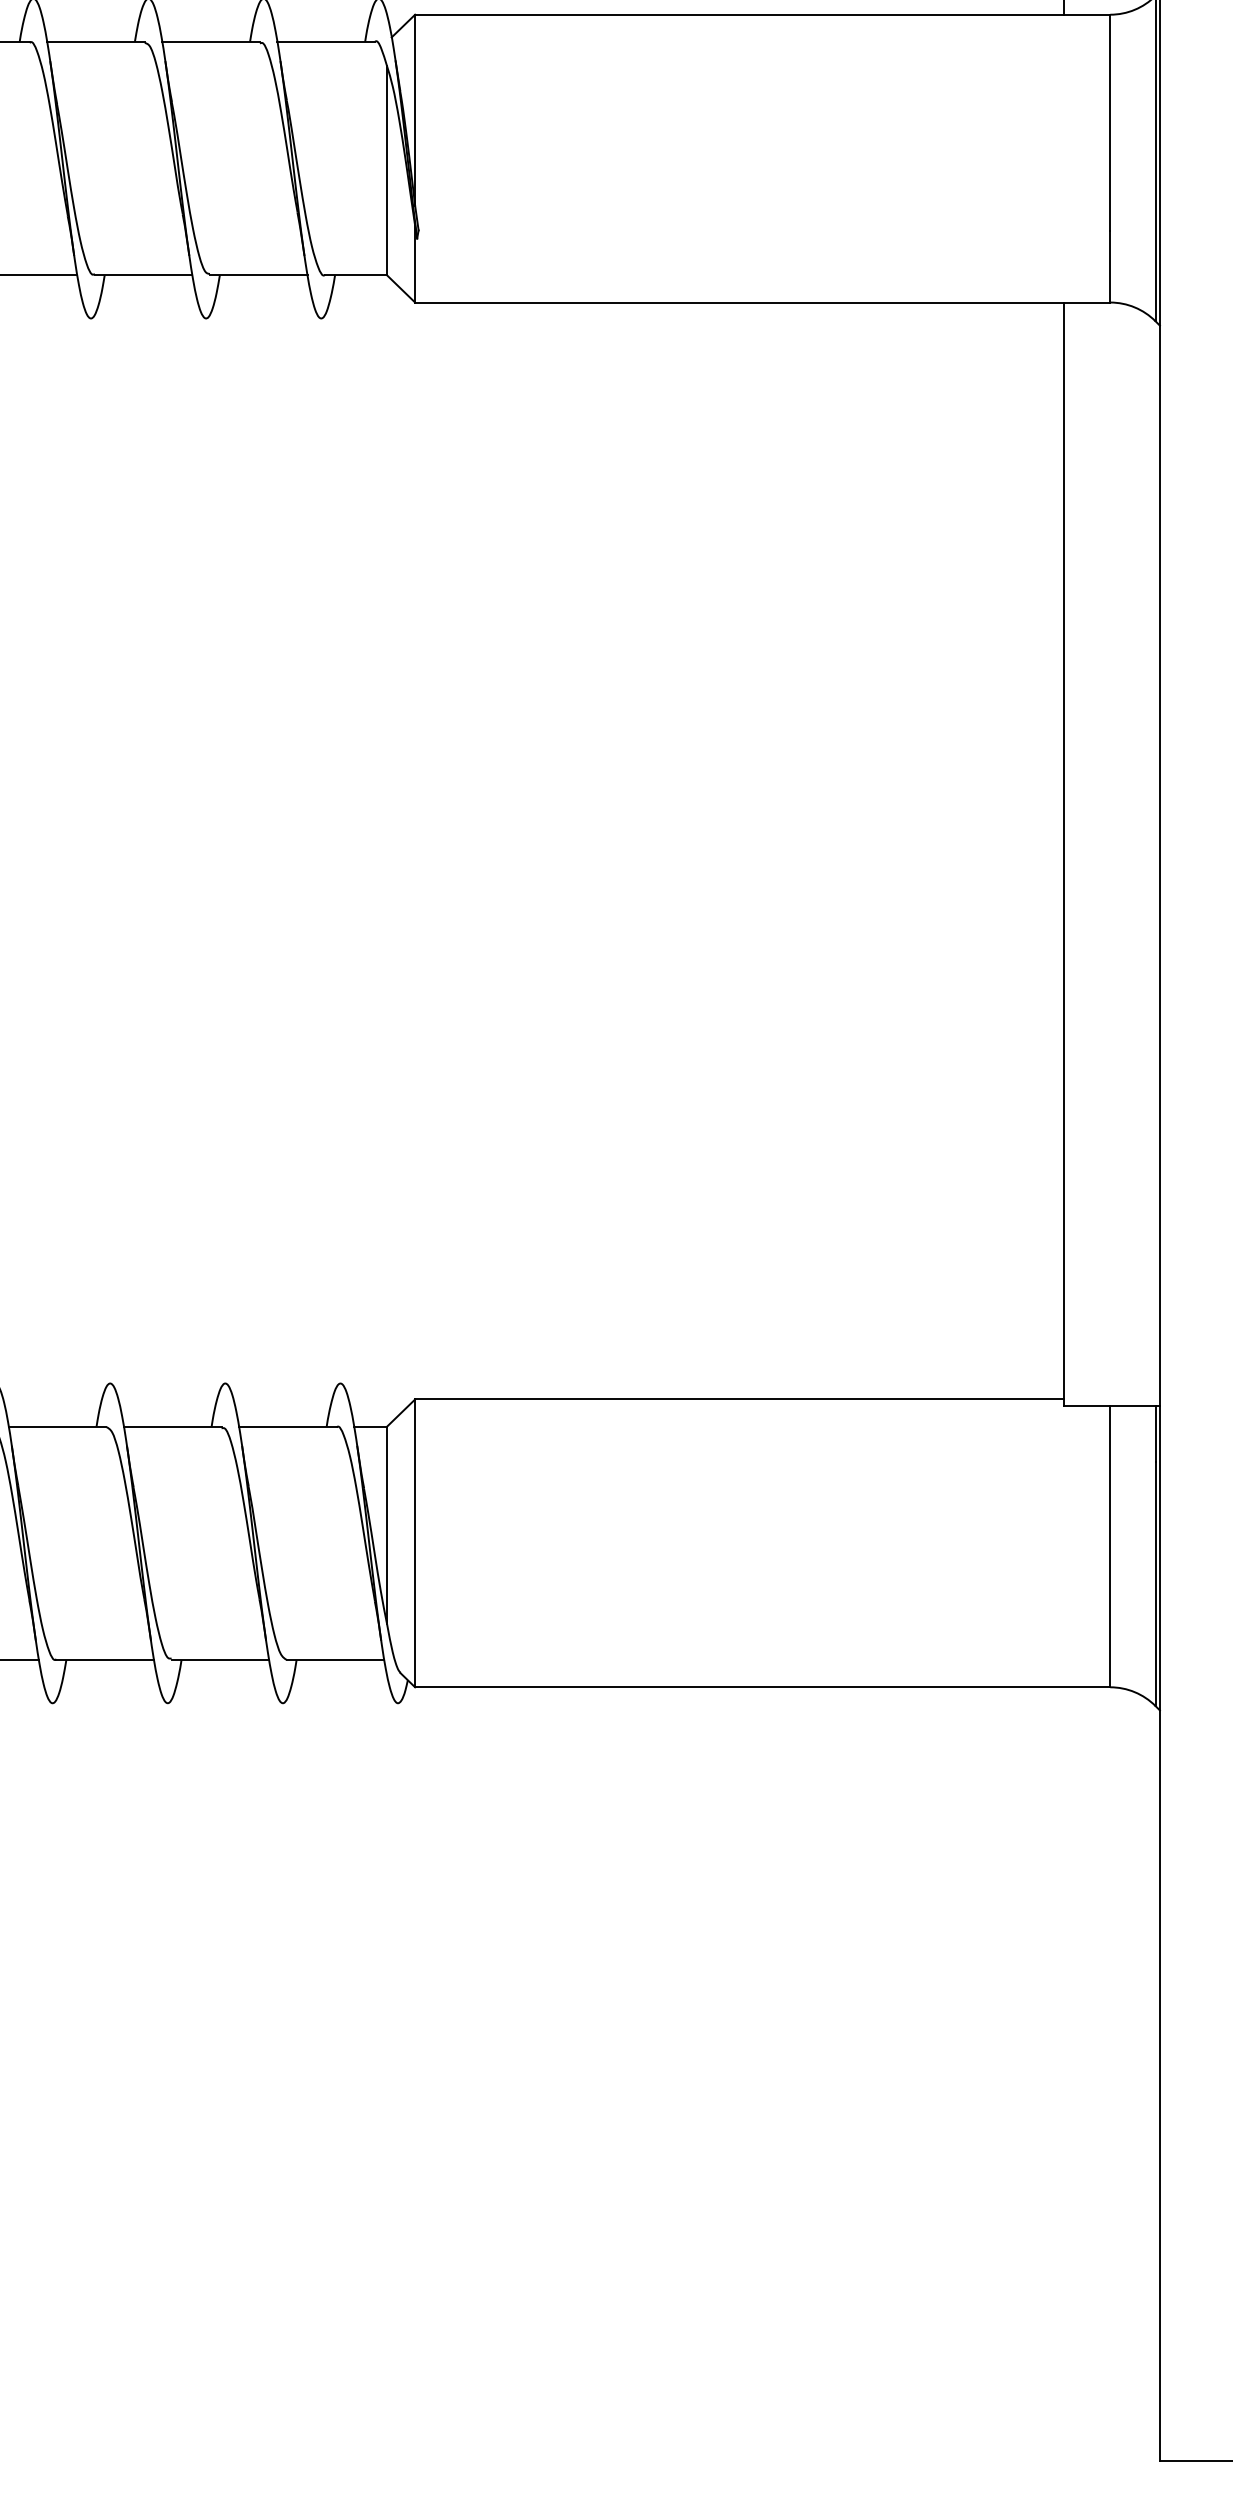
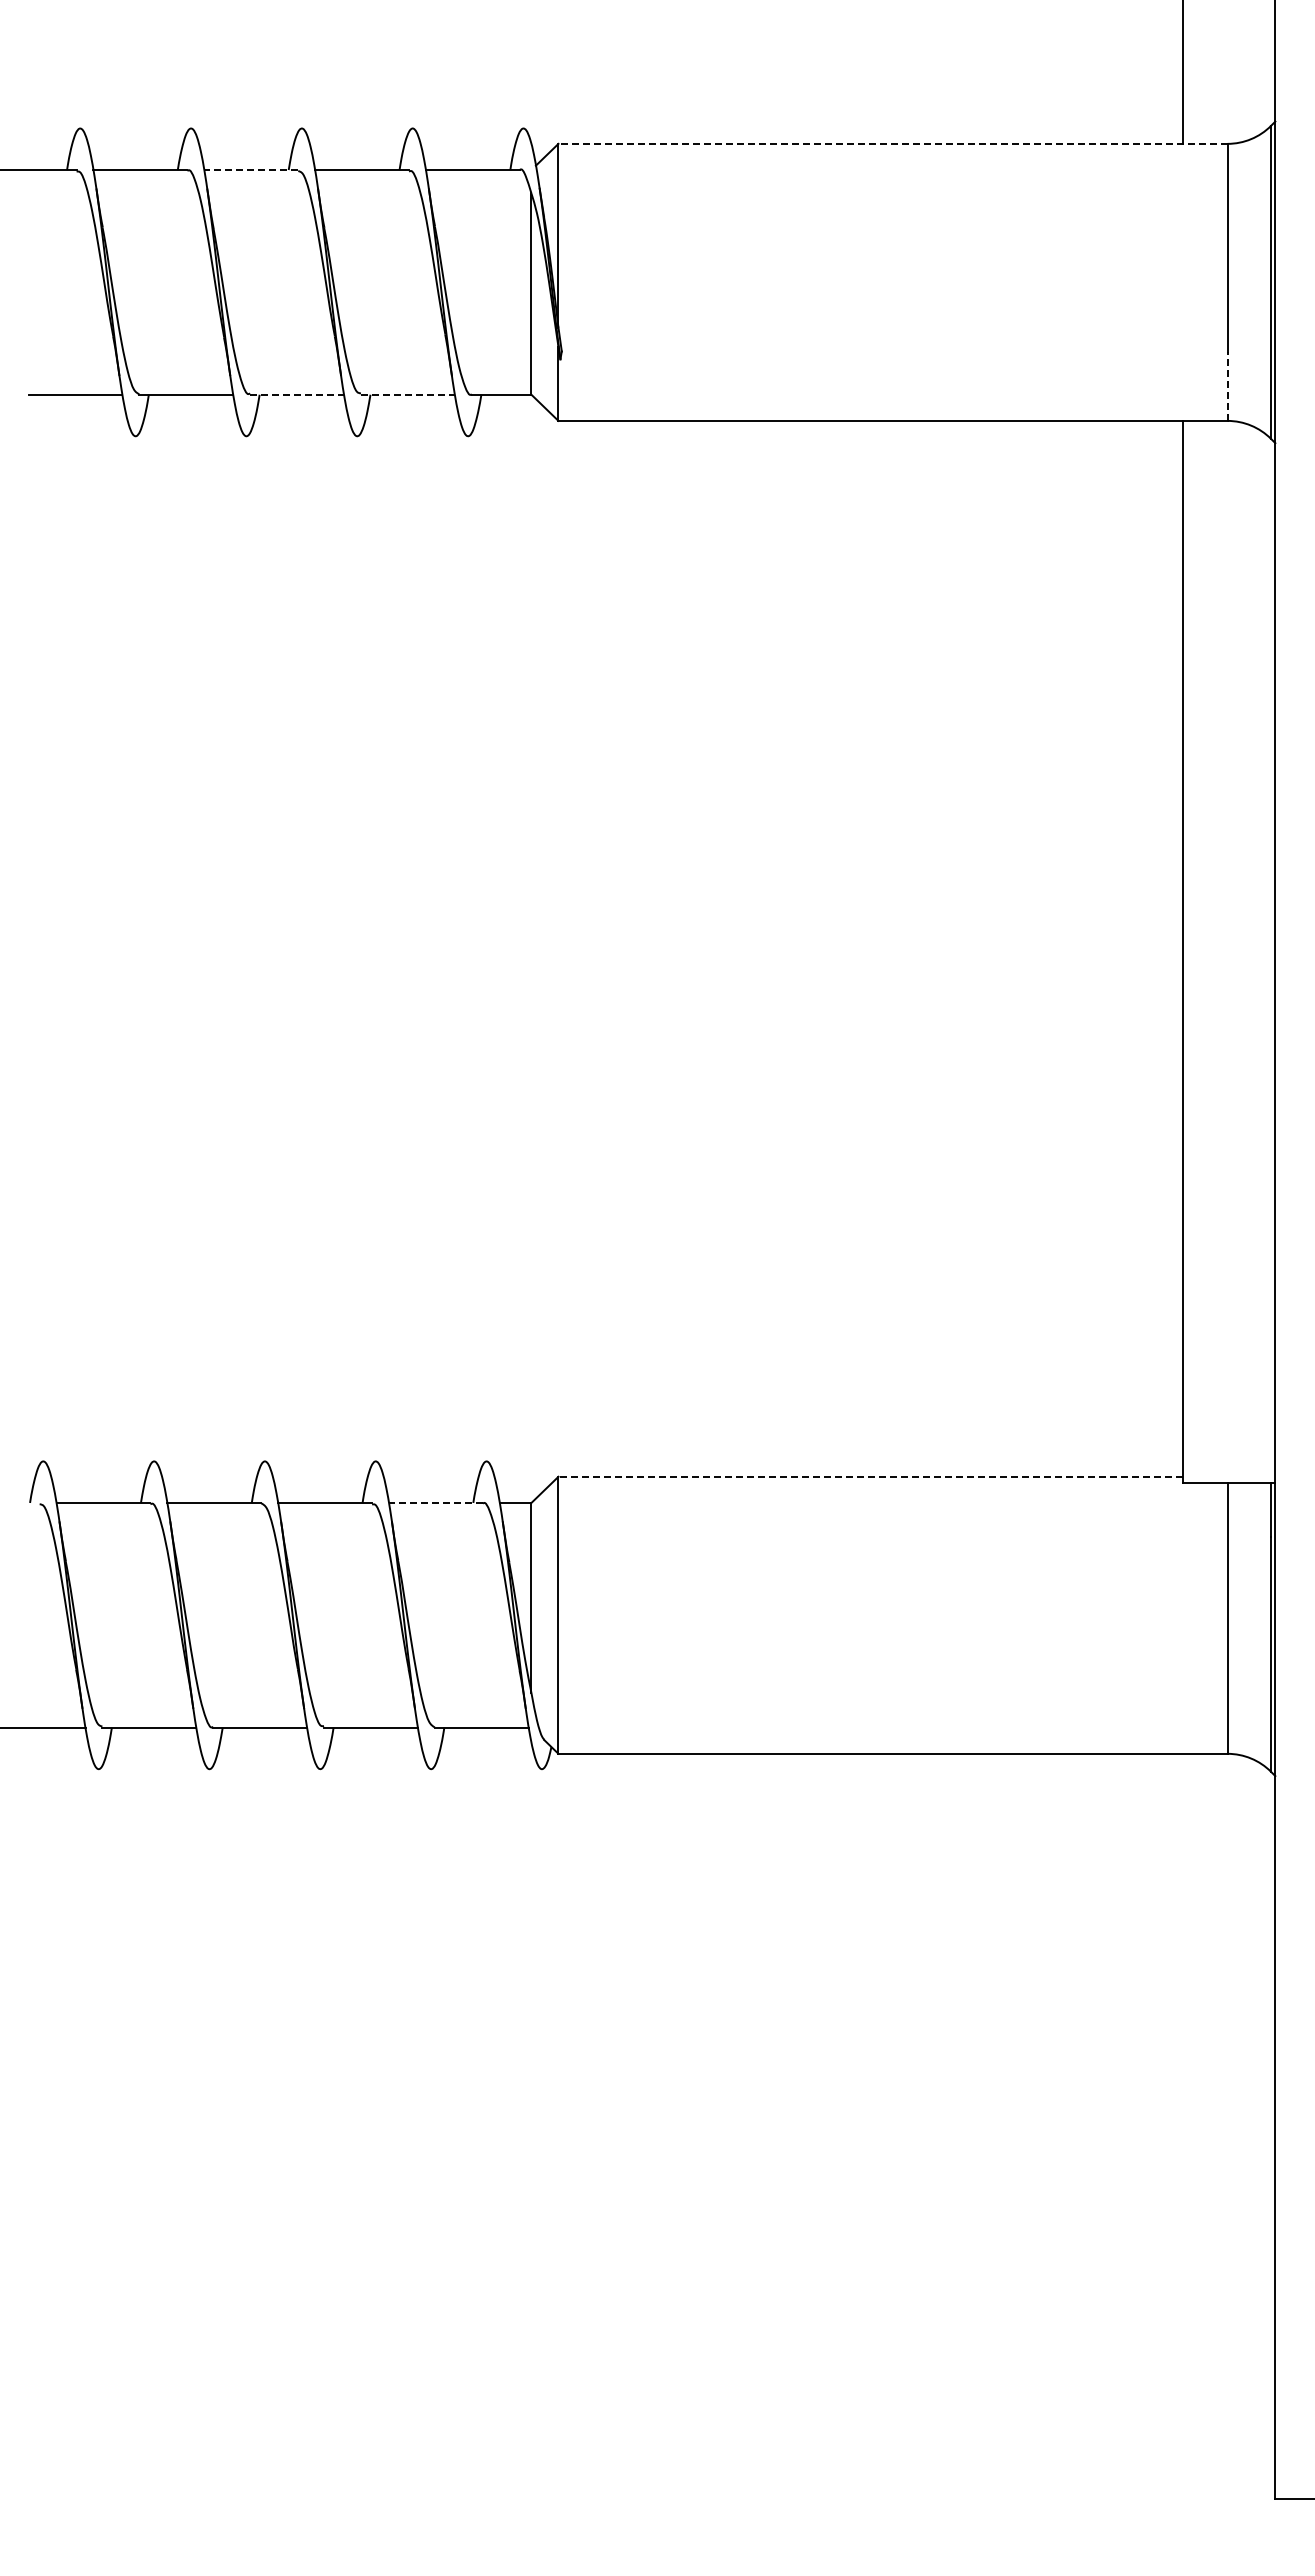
line: (763, 14) -> (893, 143), solid -> dashed
line: (96, 42) -> (251, 170), solid -> dashed
line: (1110, 266) -> (1227, 386), solid -> dashed
line: (144, 275) -> (297, 394), solid -> dashed
line: (258, 275) -> (407, 394), solid -> dashed
line: (739, 1399) -> (870, 1476), solid -> dashed
line: (287, 1426) -> (435, 1502), solid -> dashed

